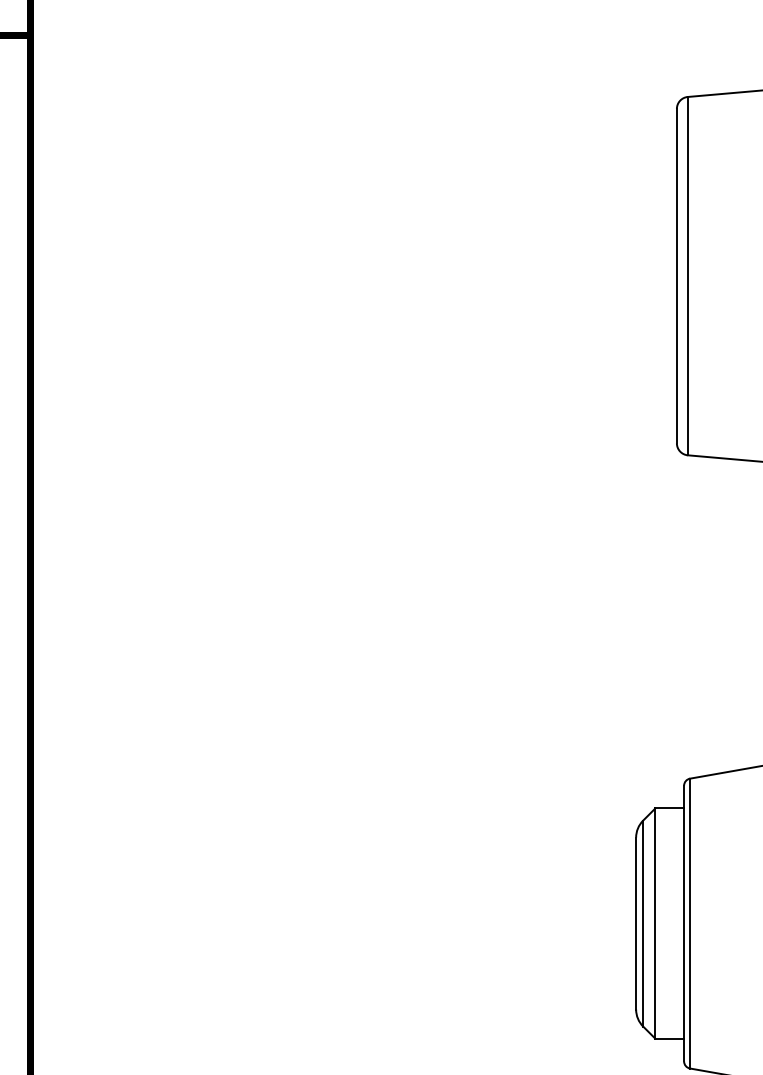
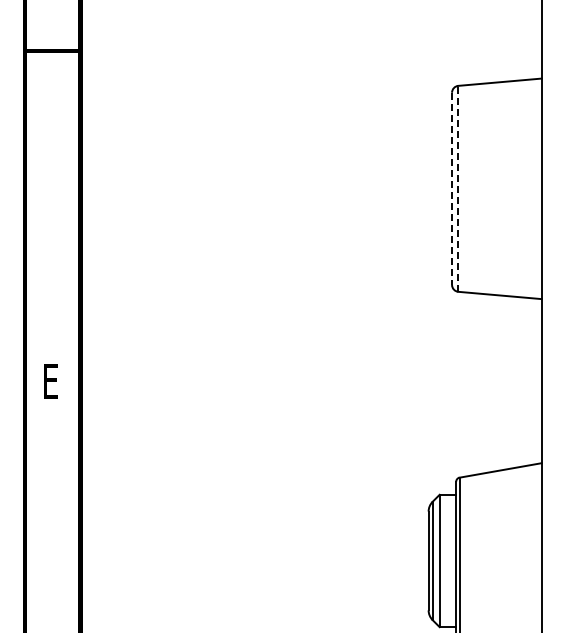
line: (688, 275) -> (458, 188), solid -> dashed
line: (677, 277) -> (452, 189), solid -> dashed

